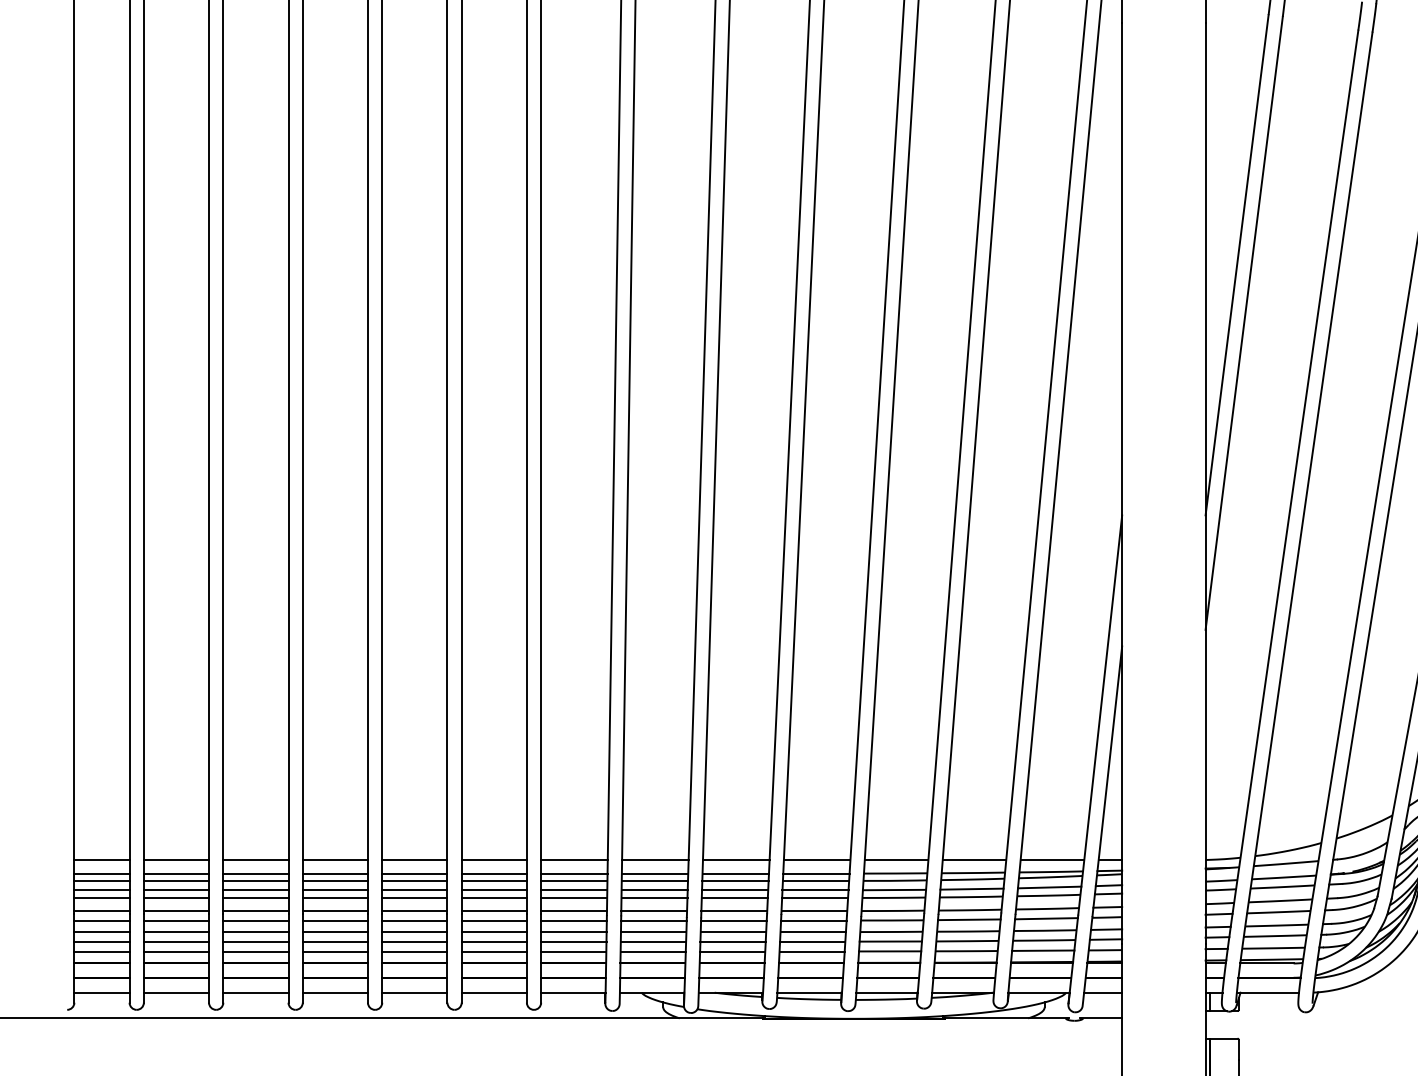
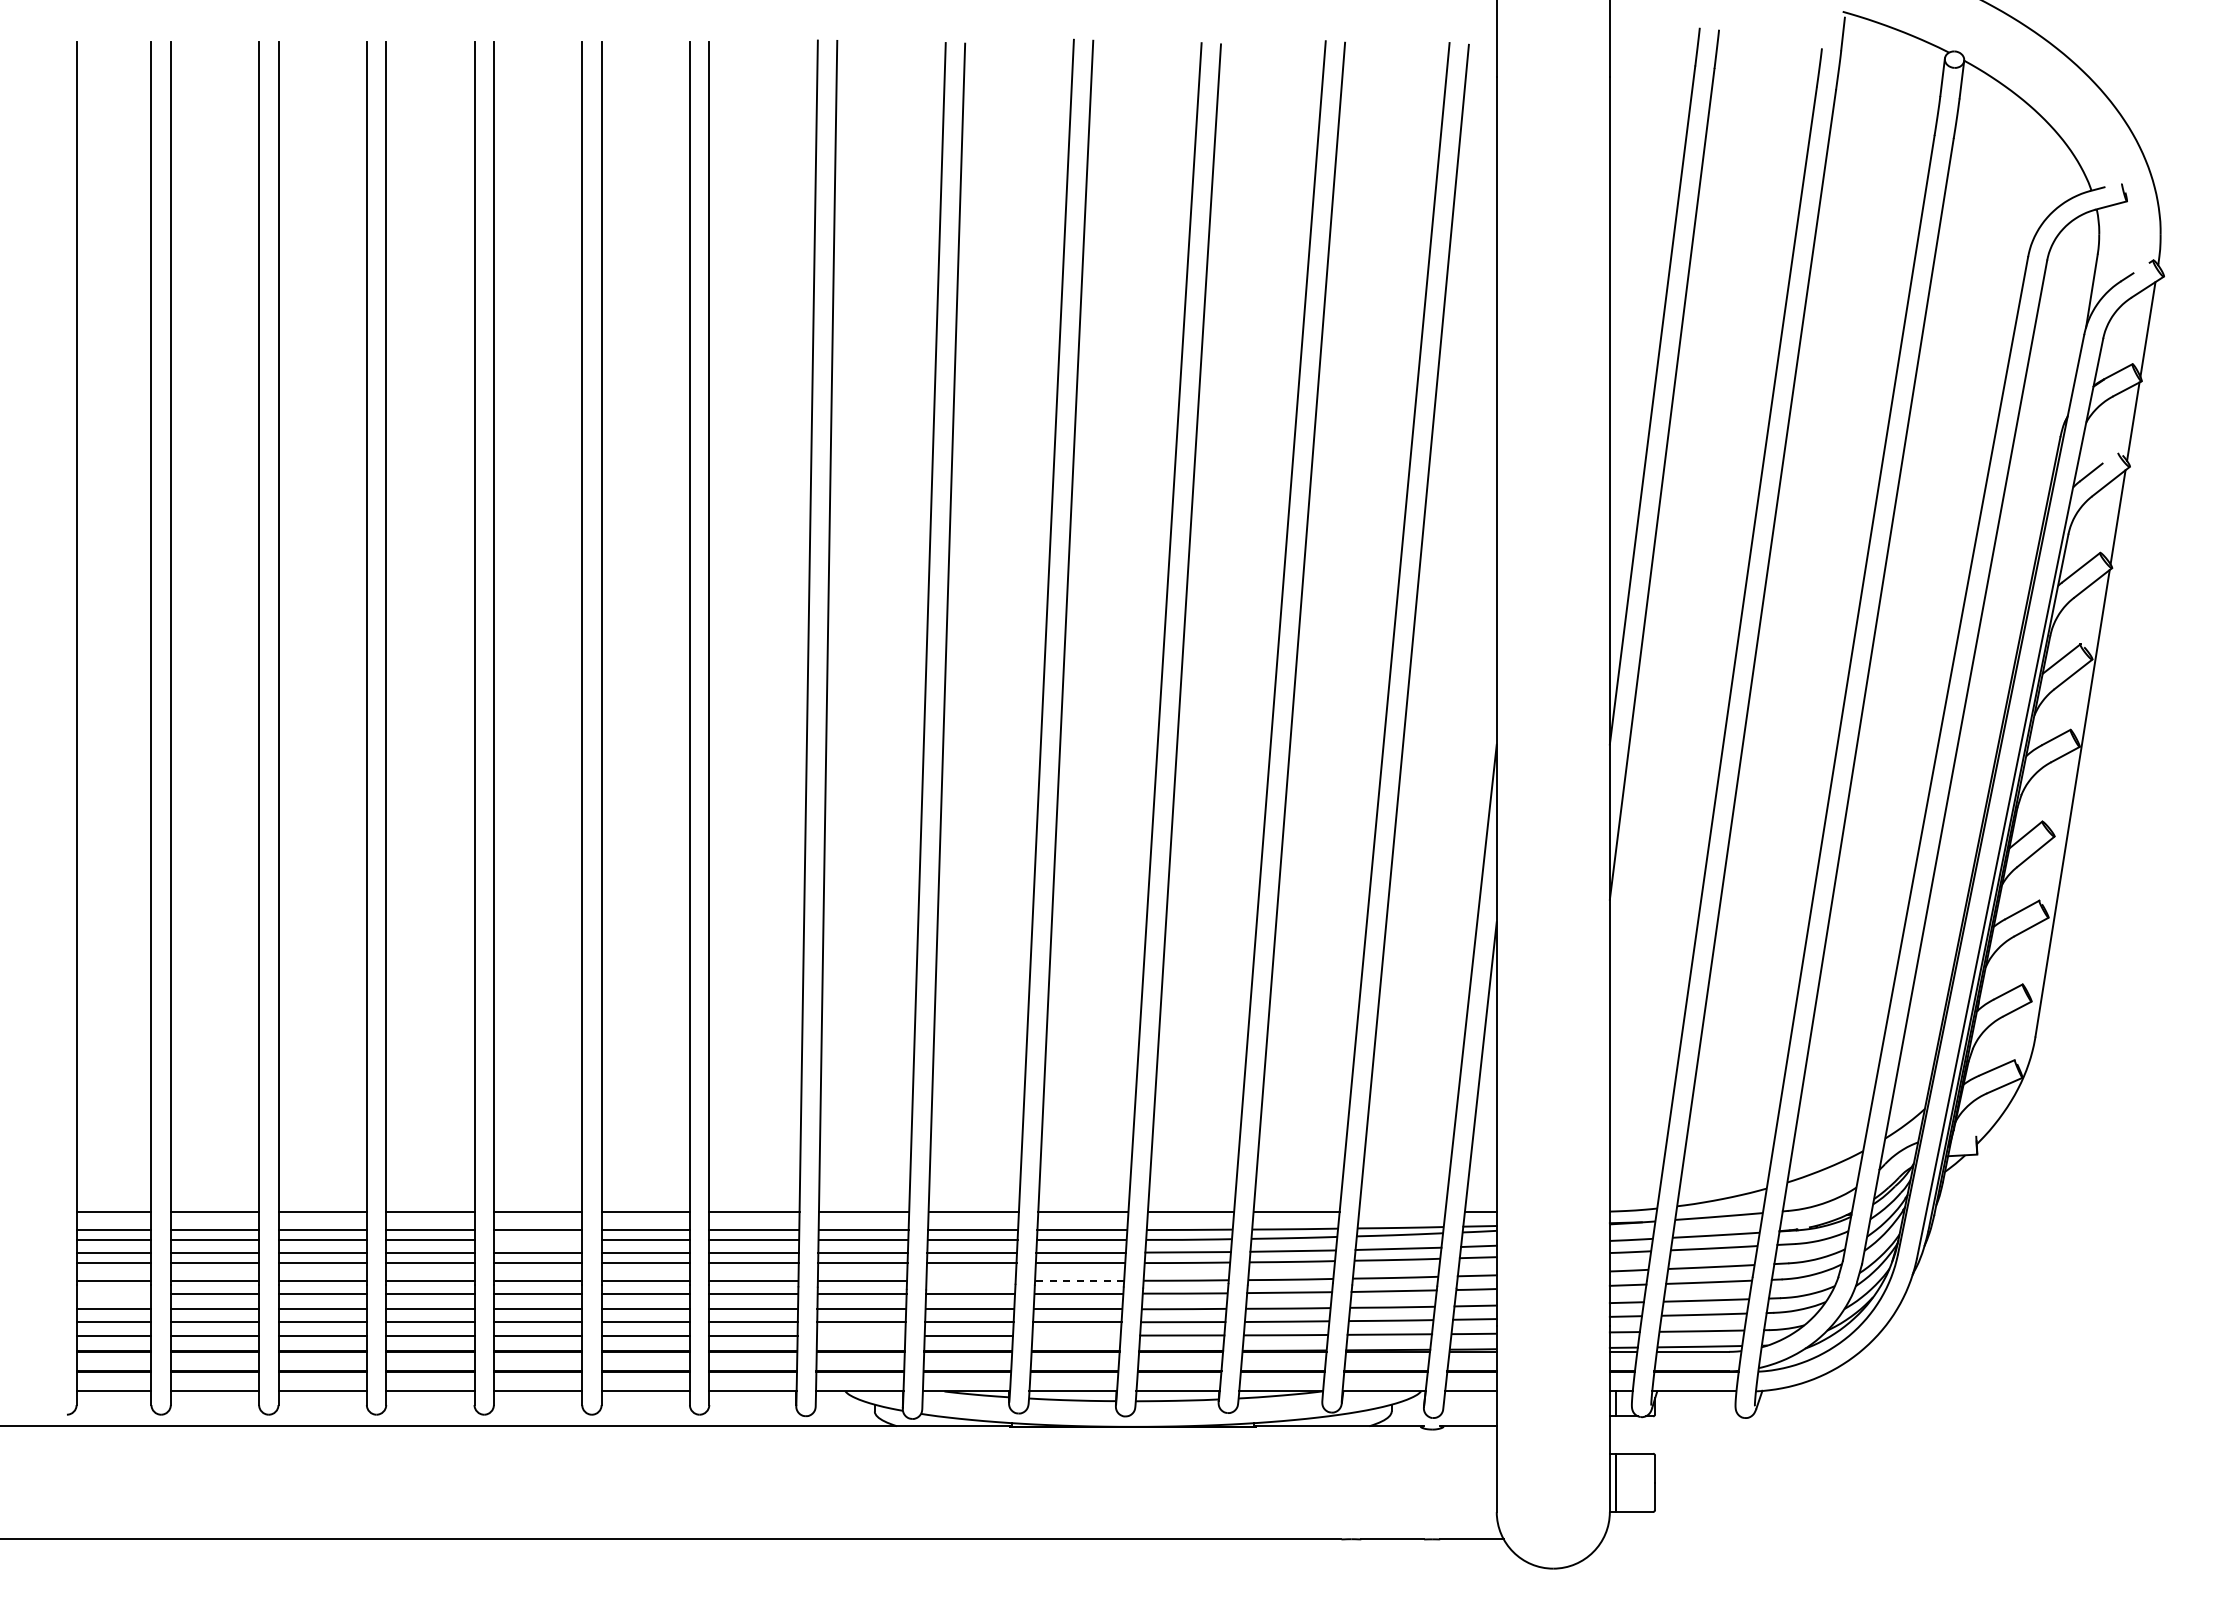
line: (1052, 860) -> (1402, 1212), removed
line: (414, 880) -> (537, 1239), removed
line: (733, 910) -> (970, 1280), removed
line: (814, 910) -> (1079, 1280), solid -> dashed
line: (101, 920) -> (113, 1293), removed
line: (653, 951) -> (861, 1335), removed
line: (812, 951) -> (1076, 1335), removed

